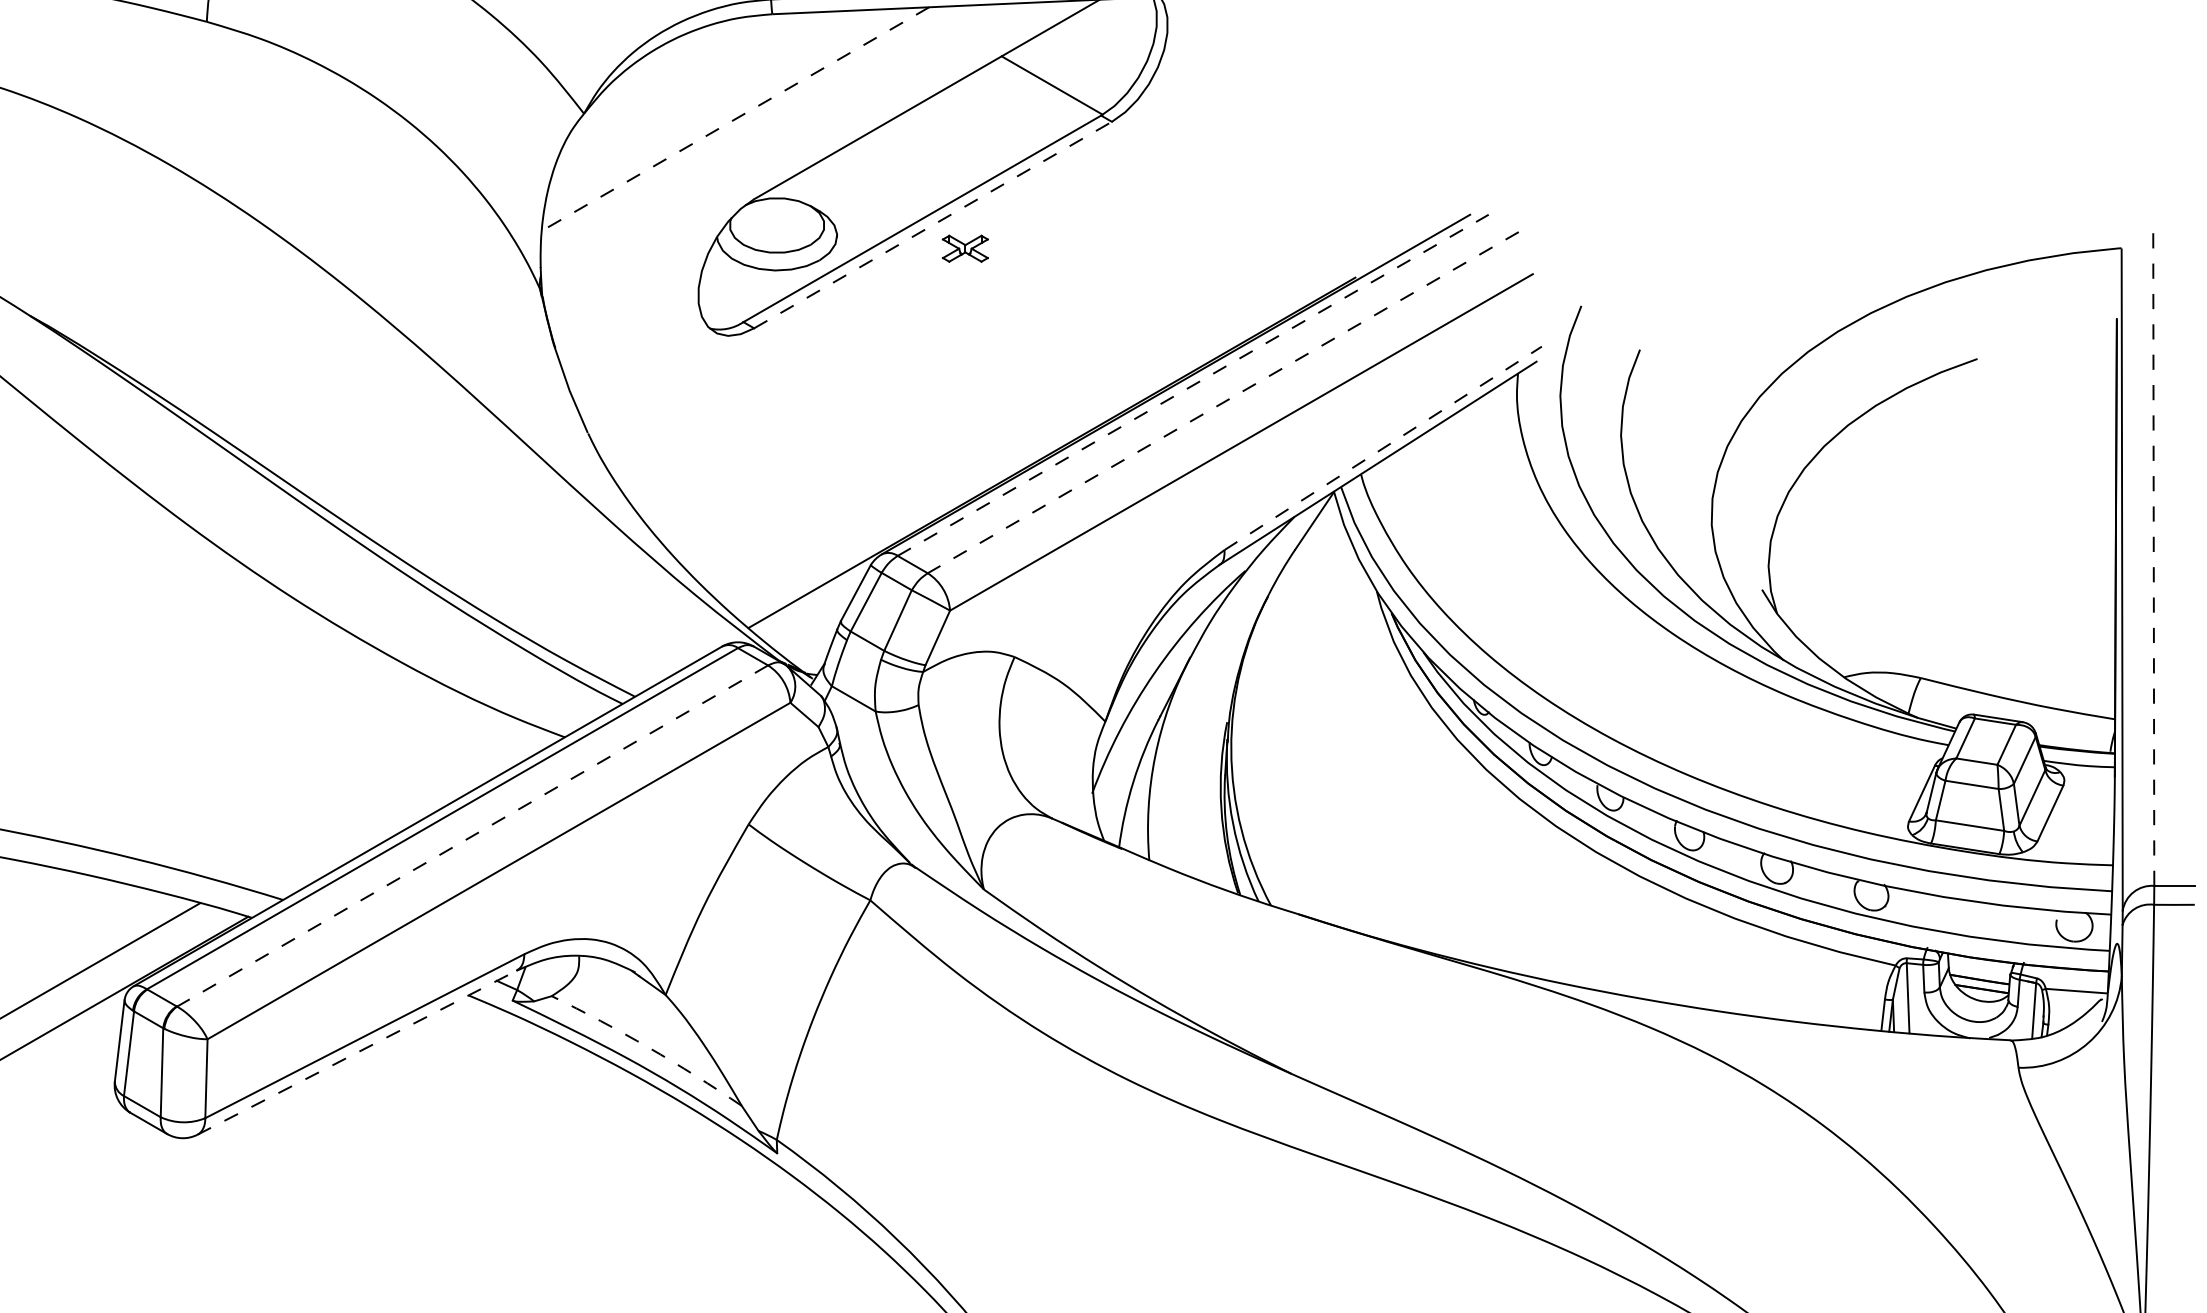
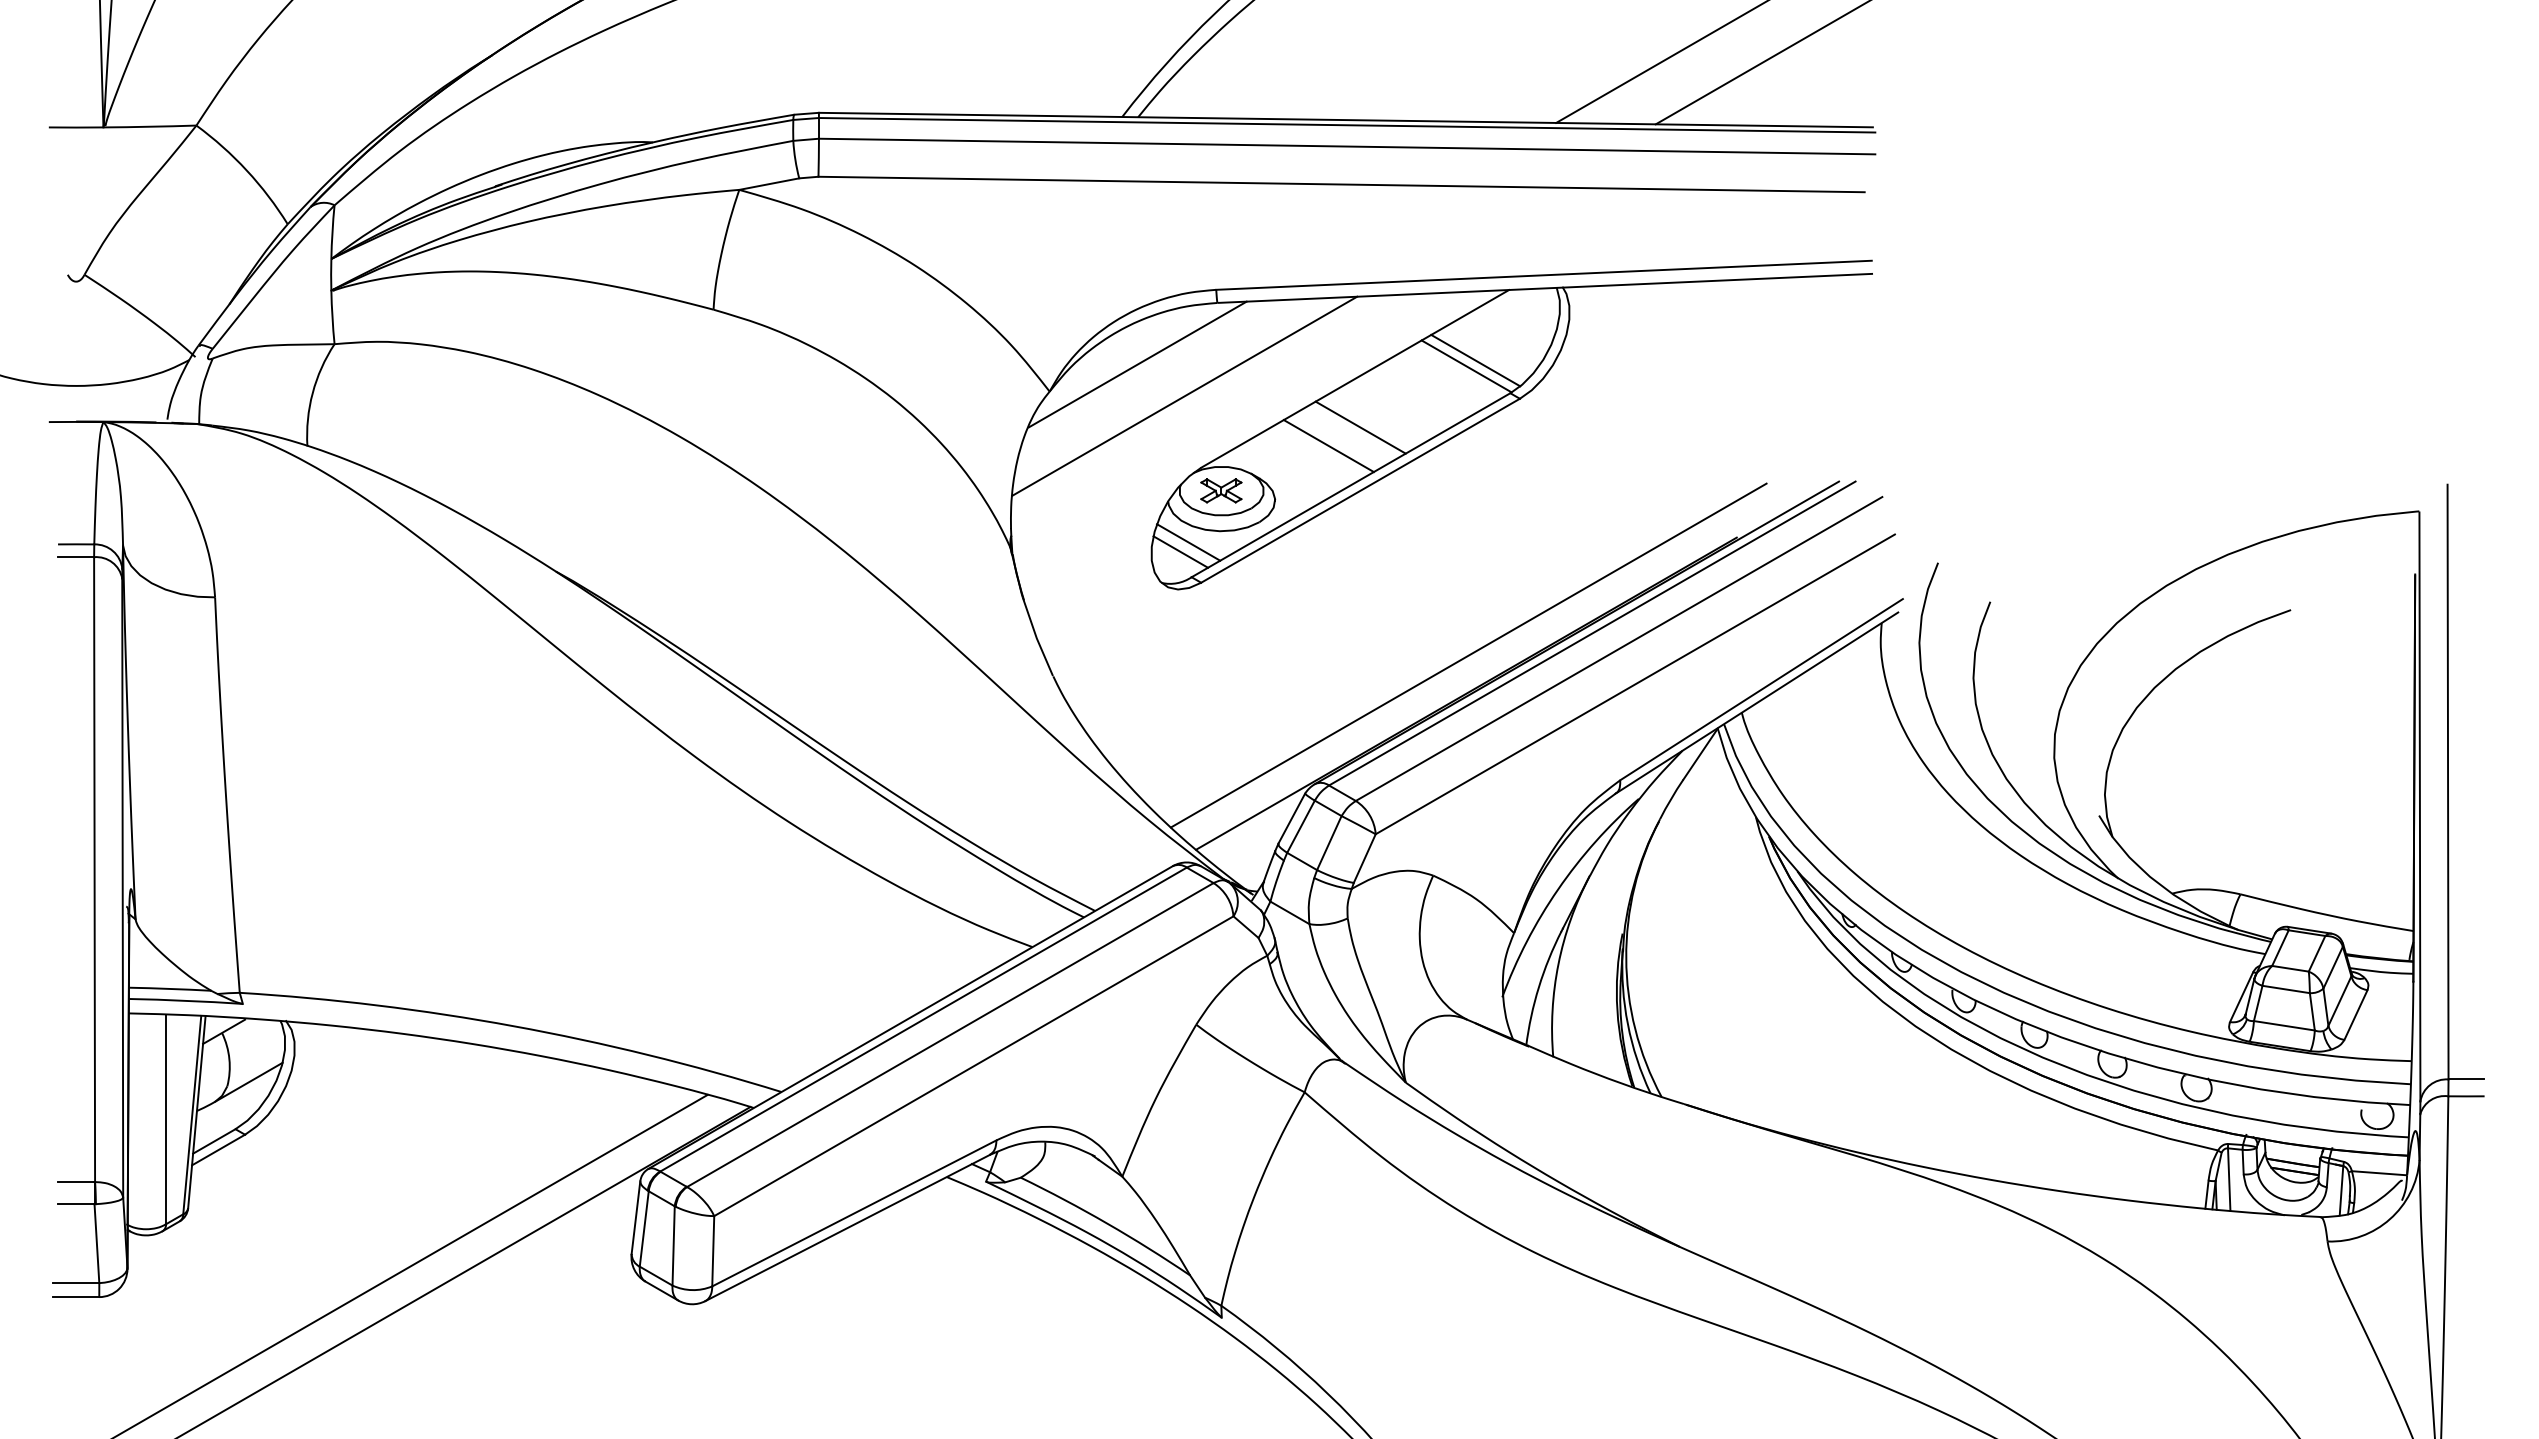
line: (1062, 78) -> (1475, 360), added
line: (682, 83) -> (1137, 364), added
line: (735, 119) -> (1184, 396), dashed -> solid
line: (932, 154) -> (1360, 427), added
line: (897, 175) -> (1328, 446), added
line: (932, 224) -> (1360, 490), dashed -> solid
part: (965, 248) -> (1221, 490), moved
line: (739, 283) -> (1188, 542), added
line: (730, 293) -> (1180, 551), added
line: (1193, 385) -> (1592, 633), dashed -> solid
line: (1223, 402) -> (1619, 648), dashed -> solid
line: (1054, 409) -> (1468, 655), added
line: (1383, 448) -> (1761, 689), dashed -> solid
line: (2154, 551) -> (2448, 781), dashed -> solid
line: (472, 836) -> (950, 1035), dashed -> solid
arc: (648, 1047) -> (1107, 1223), dashed -> solid
line: (357, 1053) -> (847, 1228), dashed -> solid

